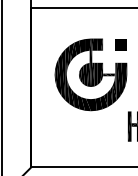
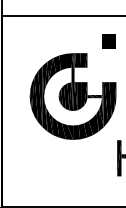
part: (120, 44) -> (108, 41), moved

